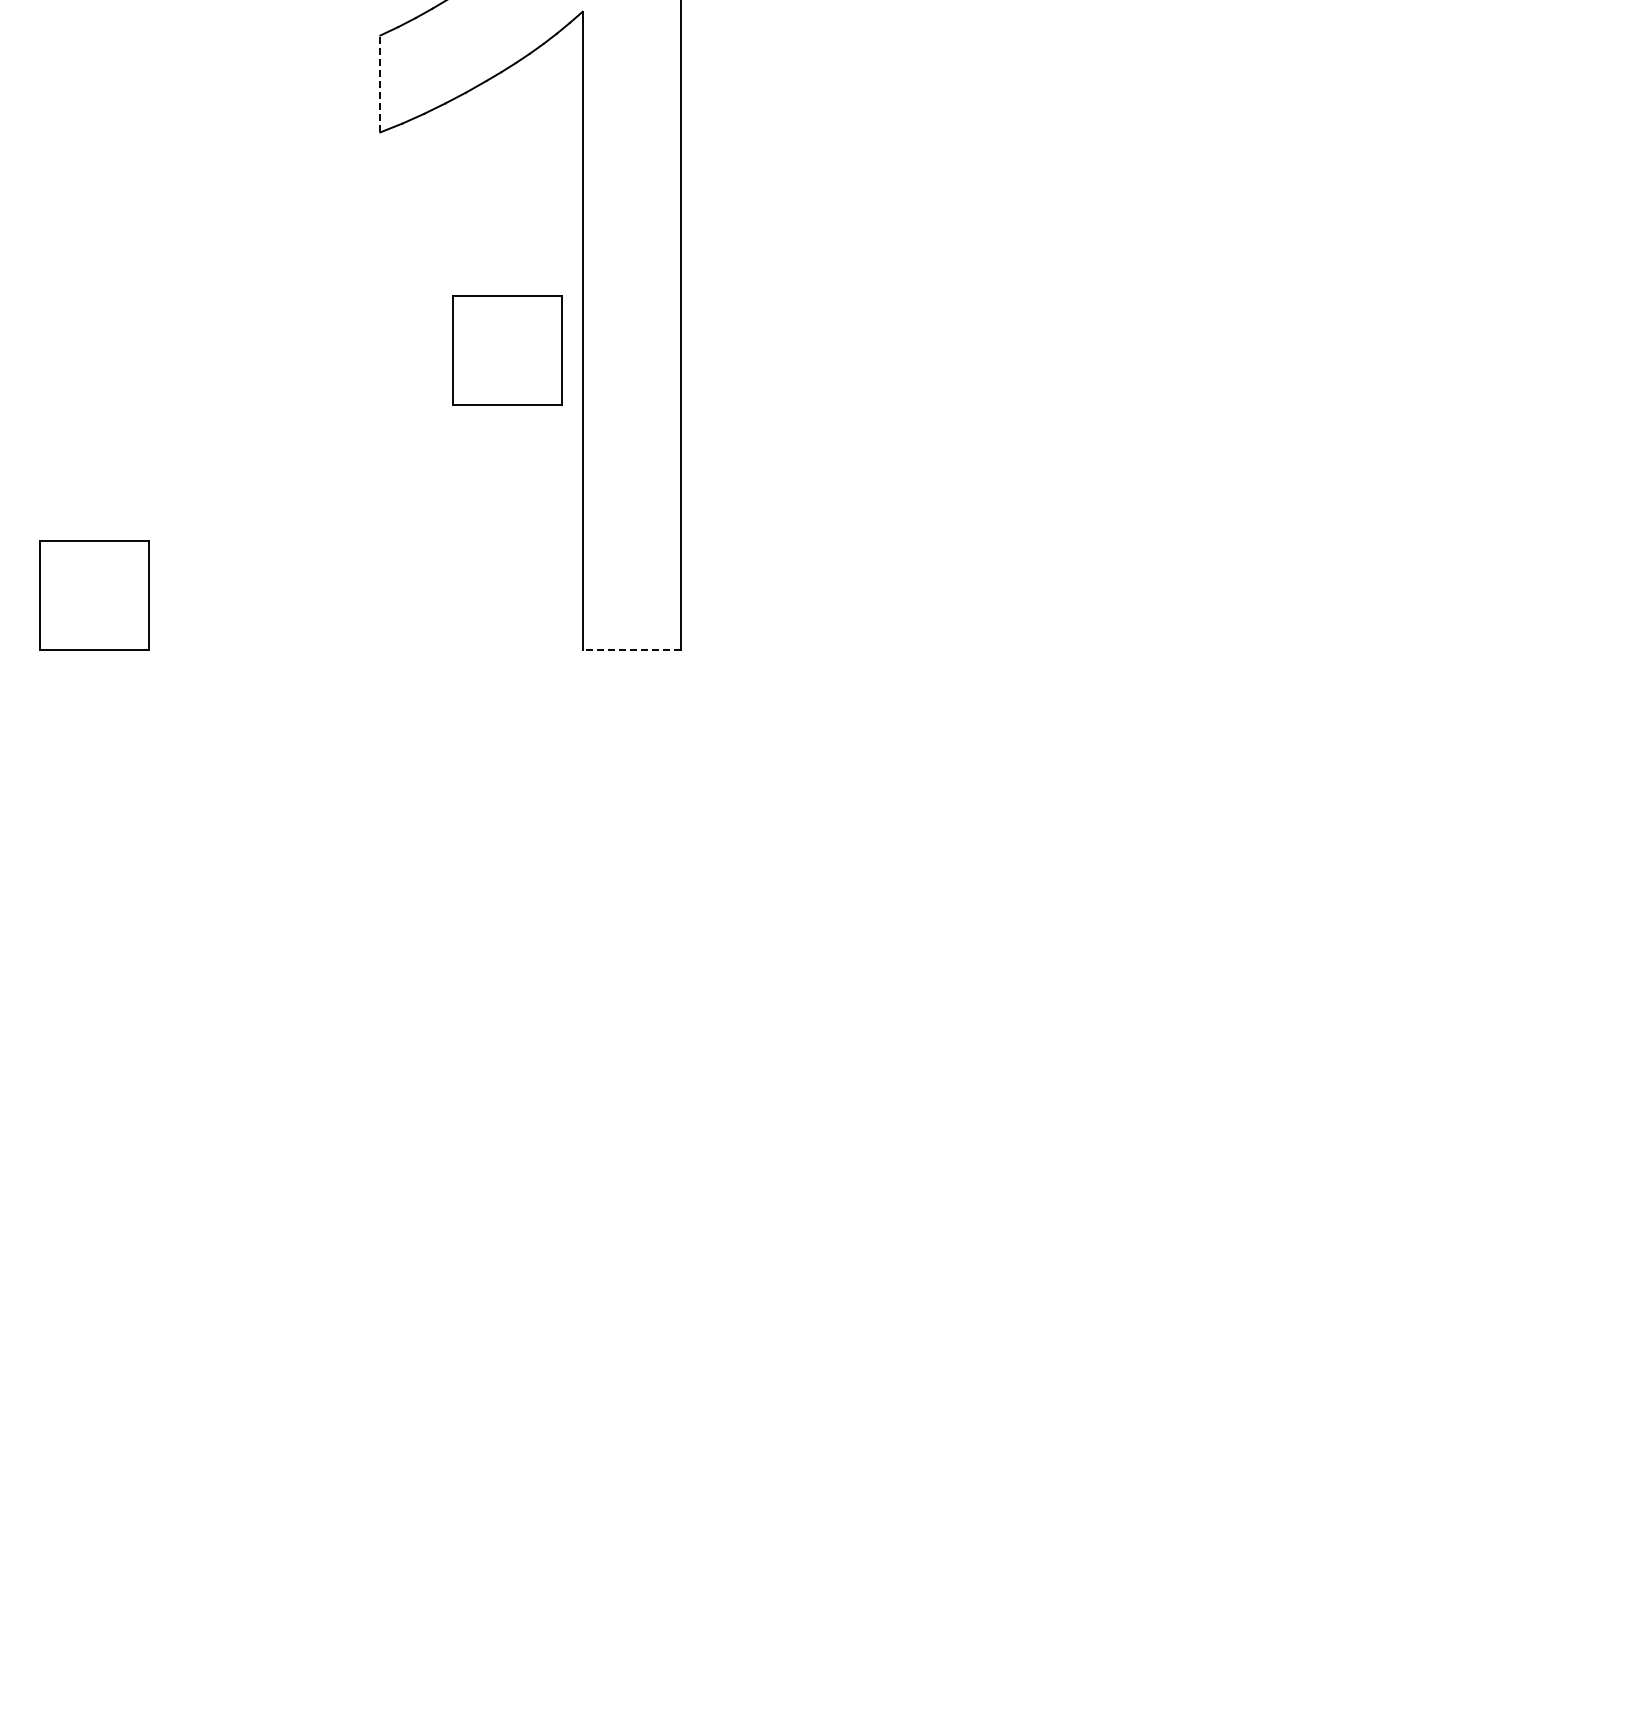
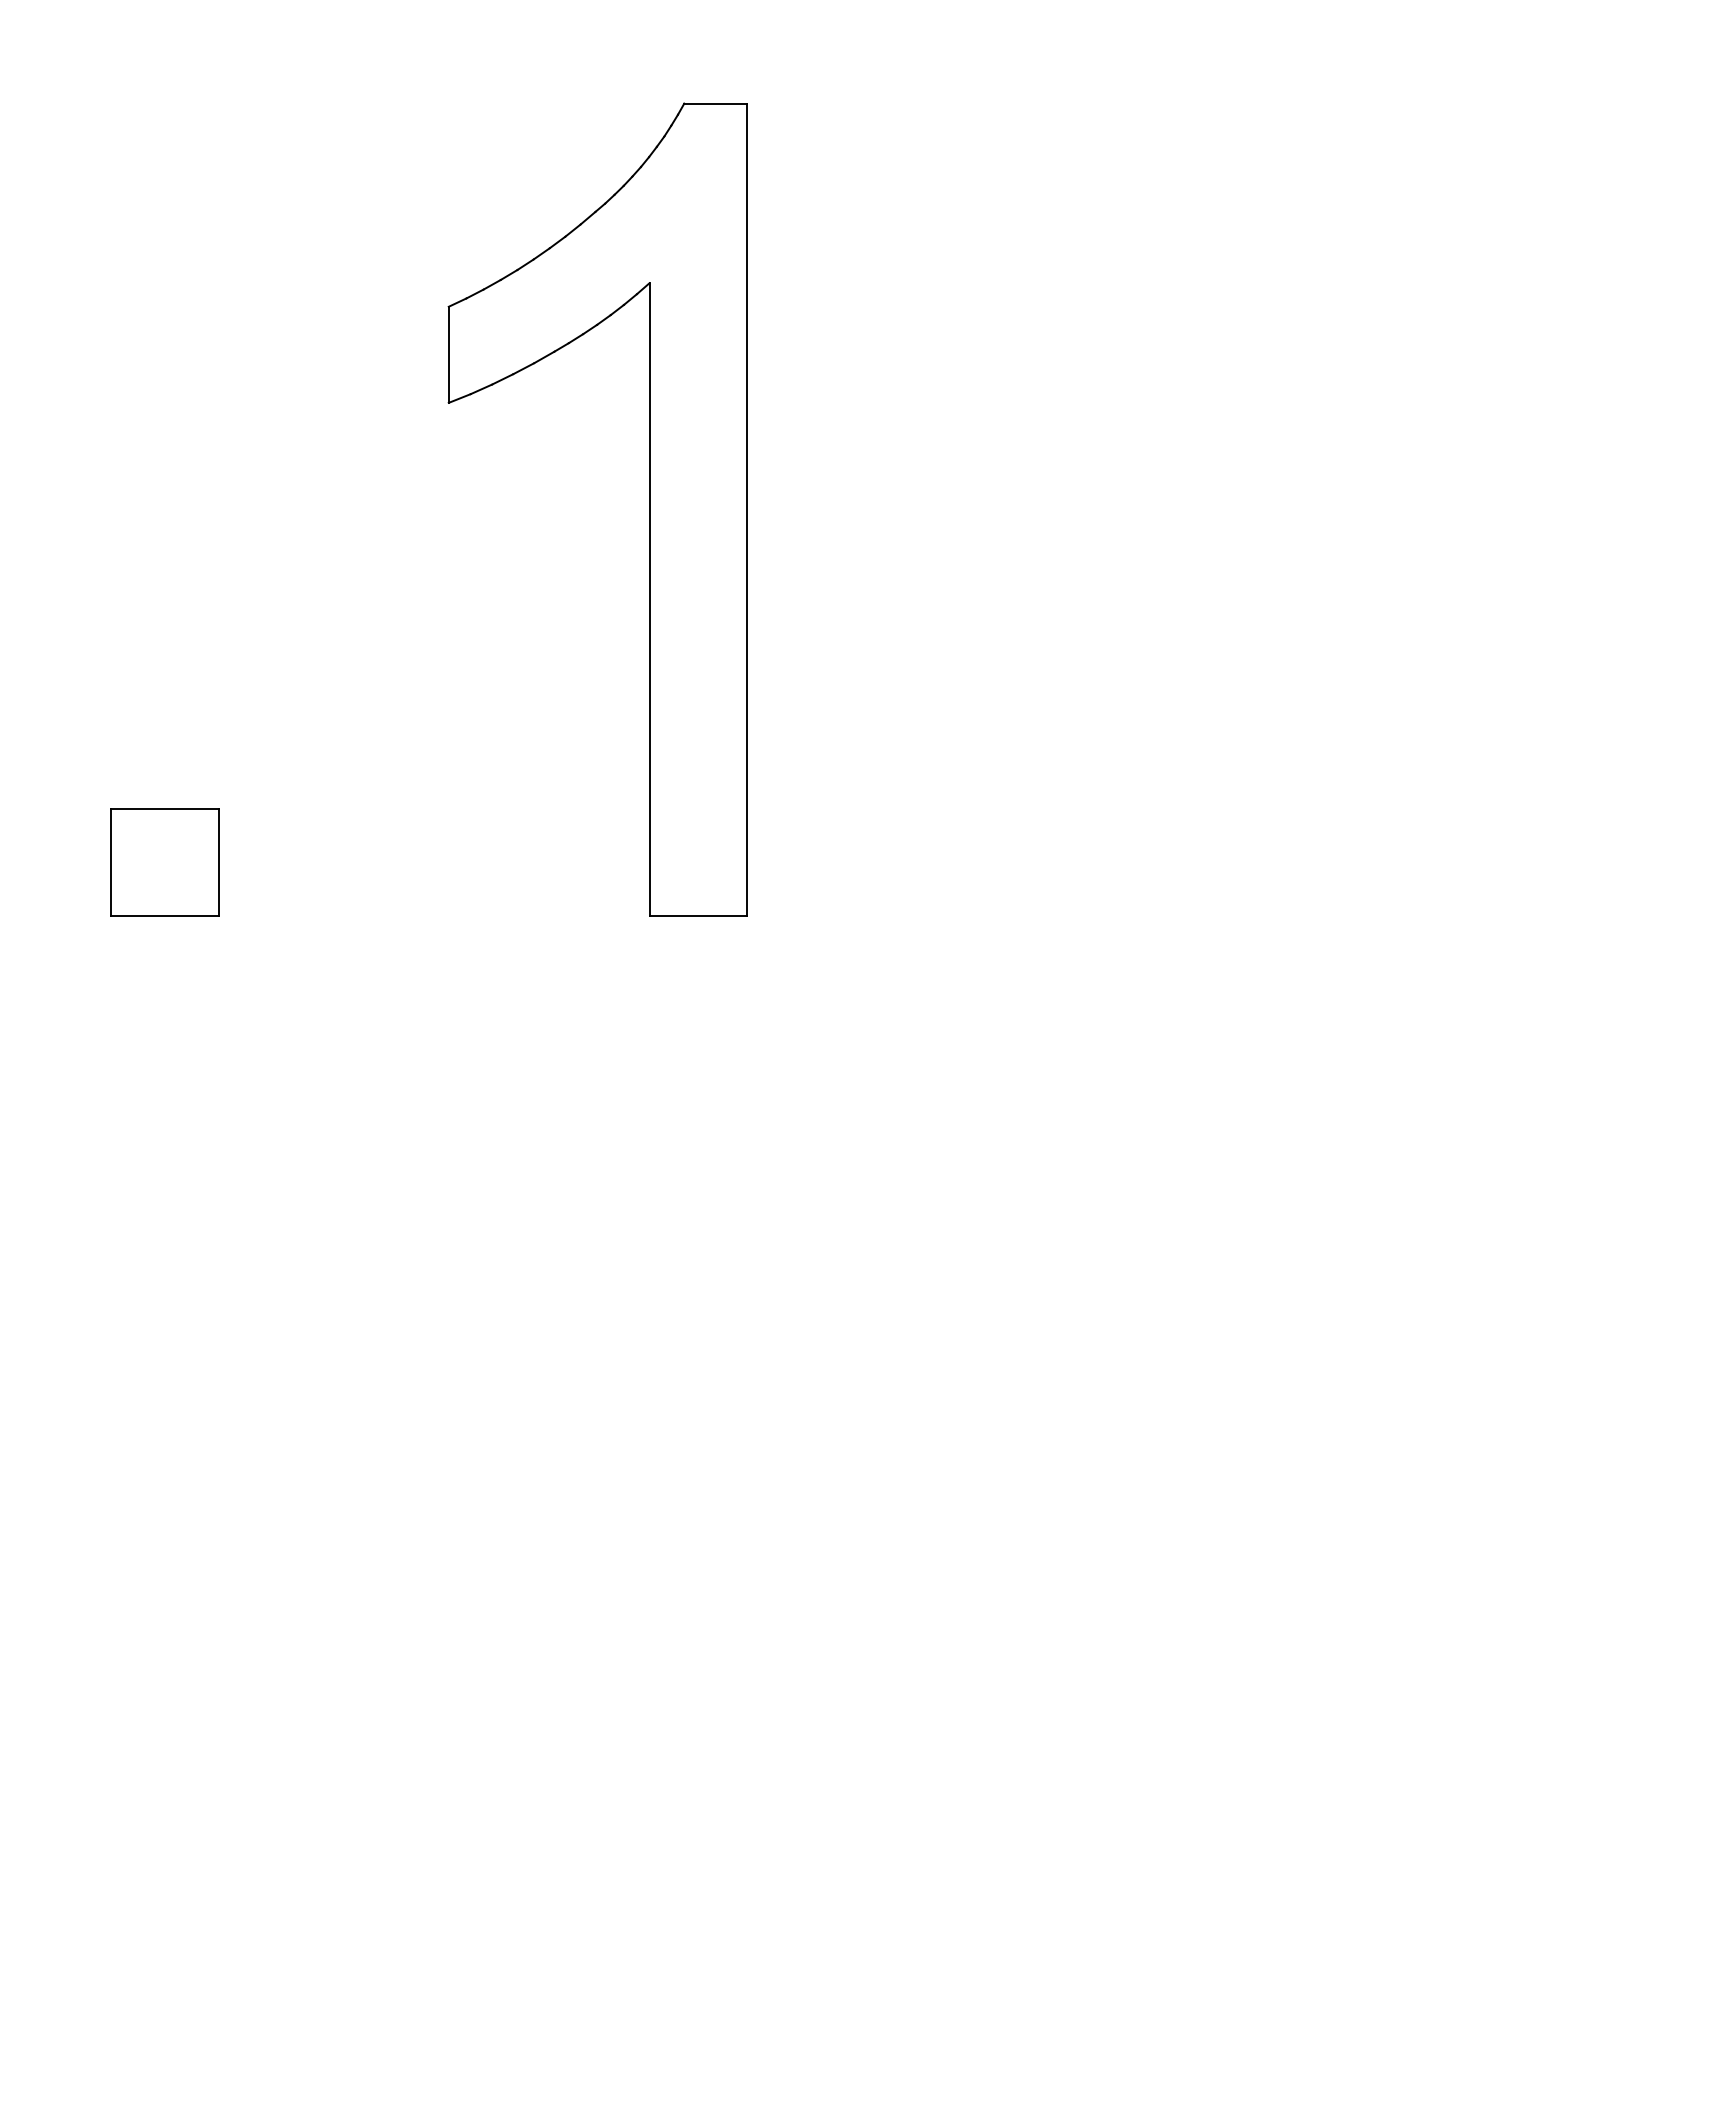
line: (380, 83) -> (448, 354), dashed -> solid
part: (507, 350) -> (574, 619), removed
line: (632, 649) -> (698, 916), dashed -> solid

